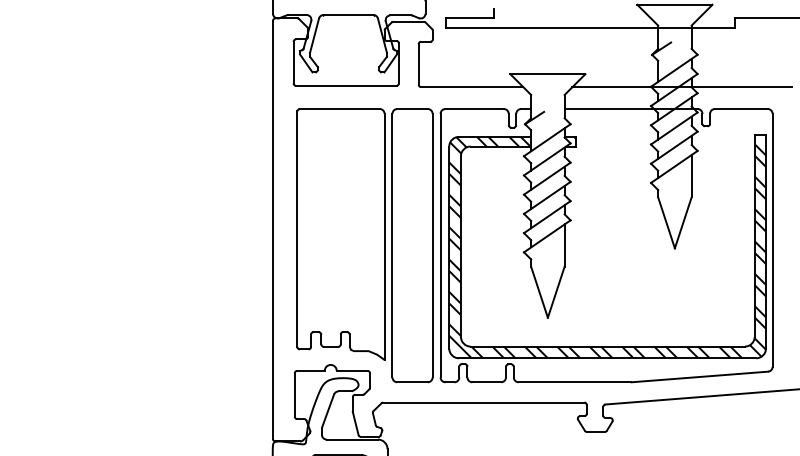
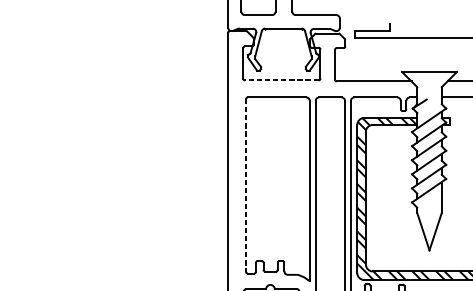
line: (345, 85) -> (281, 80), solid -> dashed
line: (297, 229) -> (246, 185), solid -> dashed

